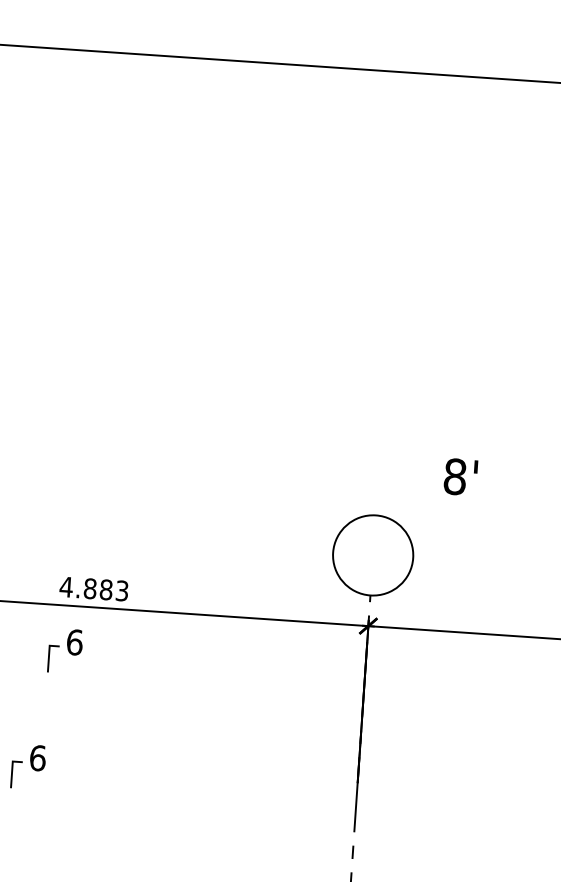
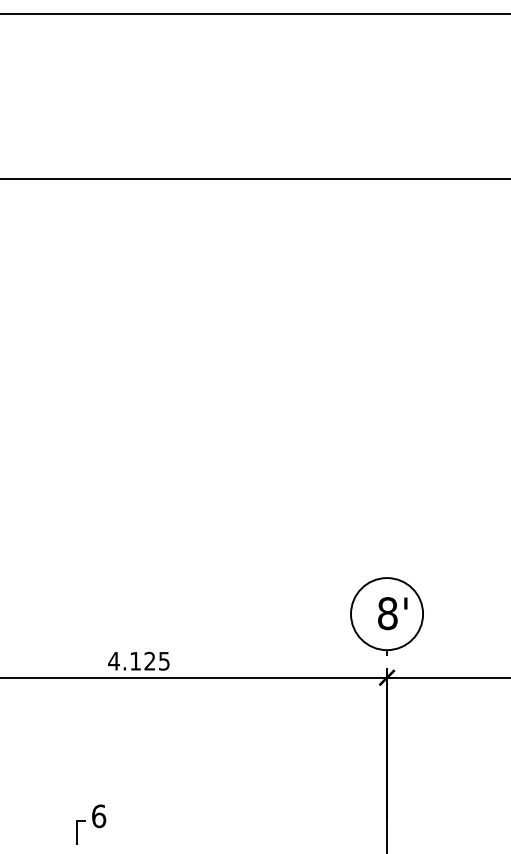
text: (460, 477) -> (392, 613), moved
text: (105, 588) -> (149, 660), 4.883 -> 4.125
part: (65, 650) -> (117, 718), removed

